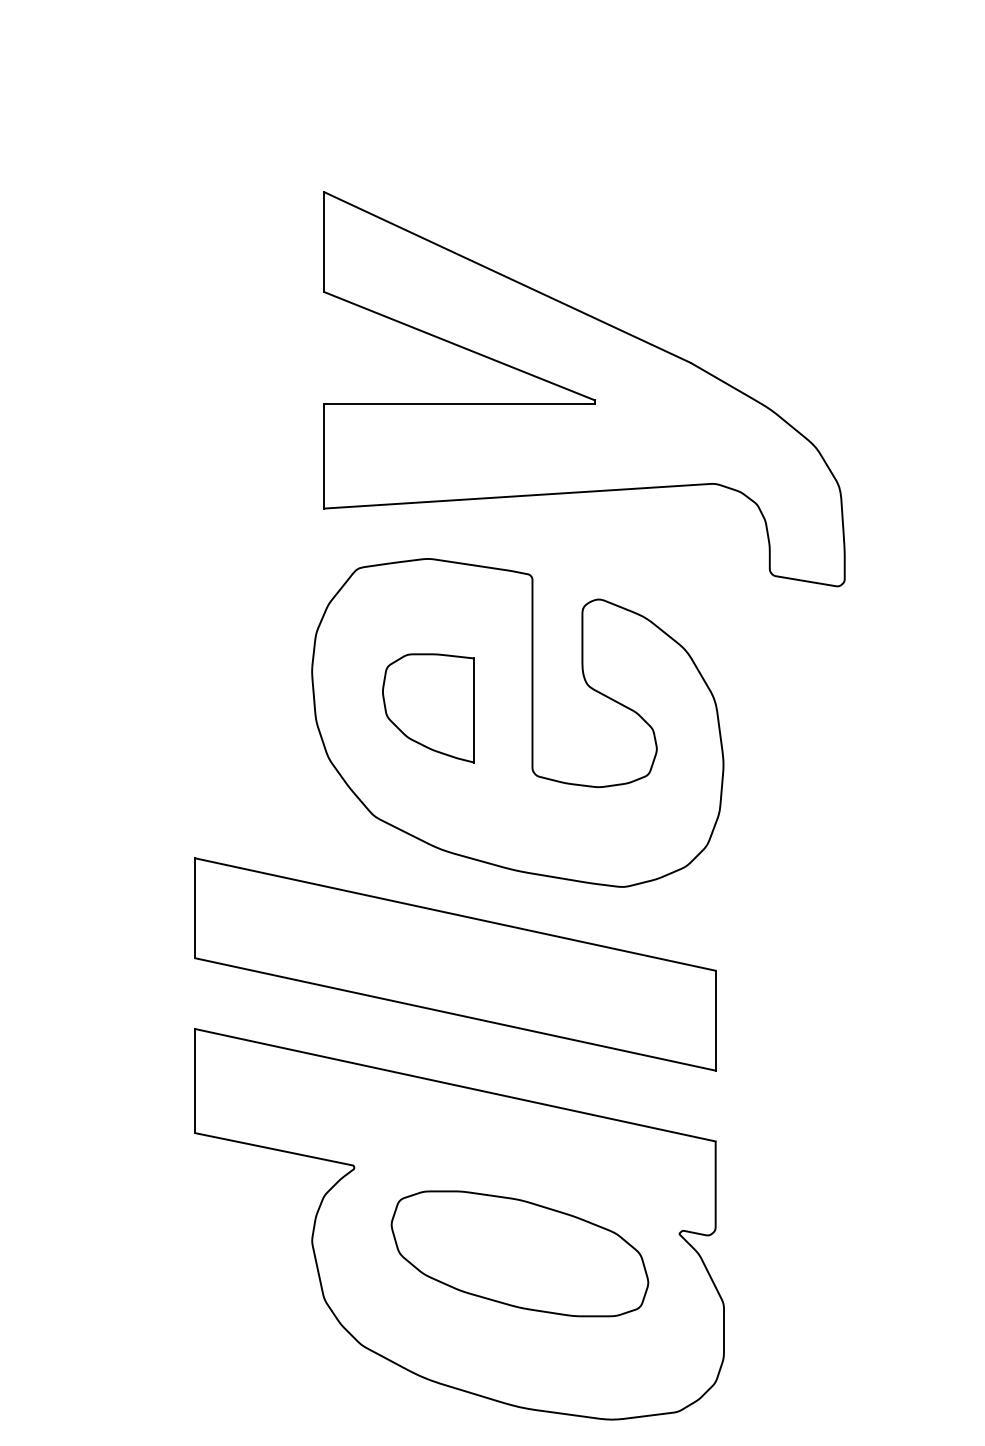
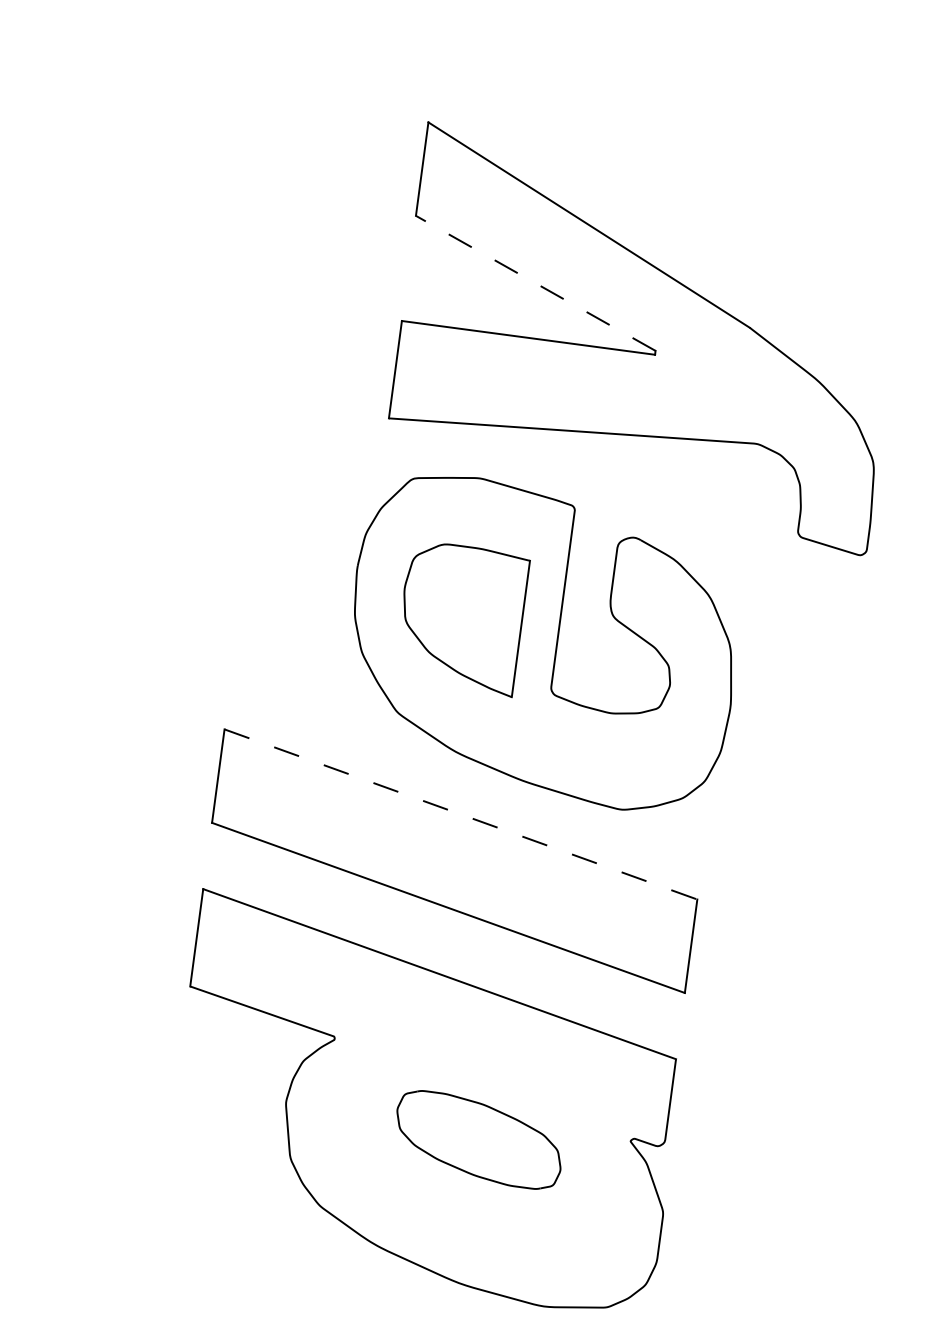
line: (459, 346) -> (535, 283), solid -> dashed
part: (428, 708) -> (461, 618), size x1.4
line: (455, 914) -> (460, 814), solid -> dashed
part: (519, 1253) -> (478, 1139), size x0.7

